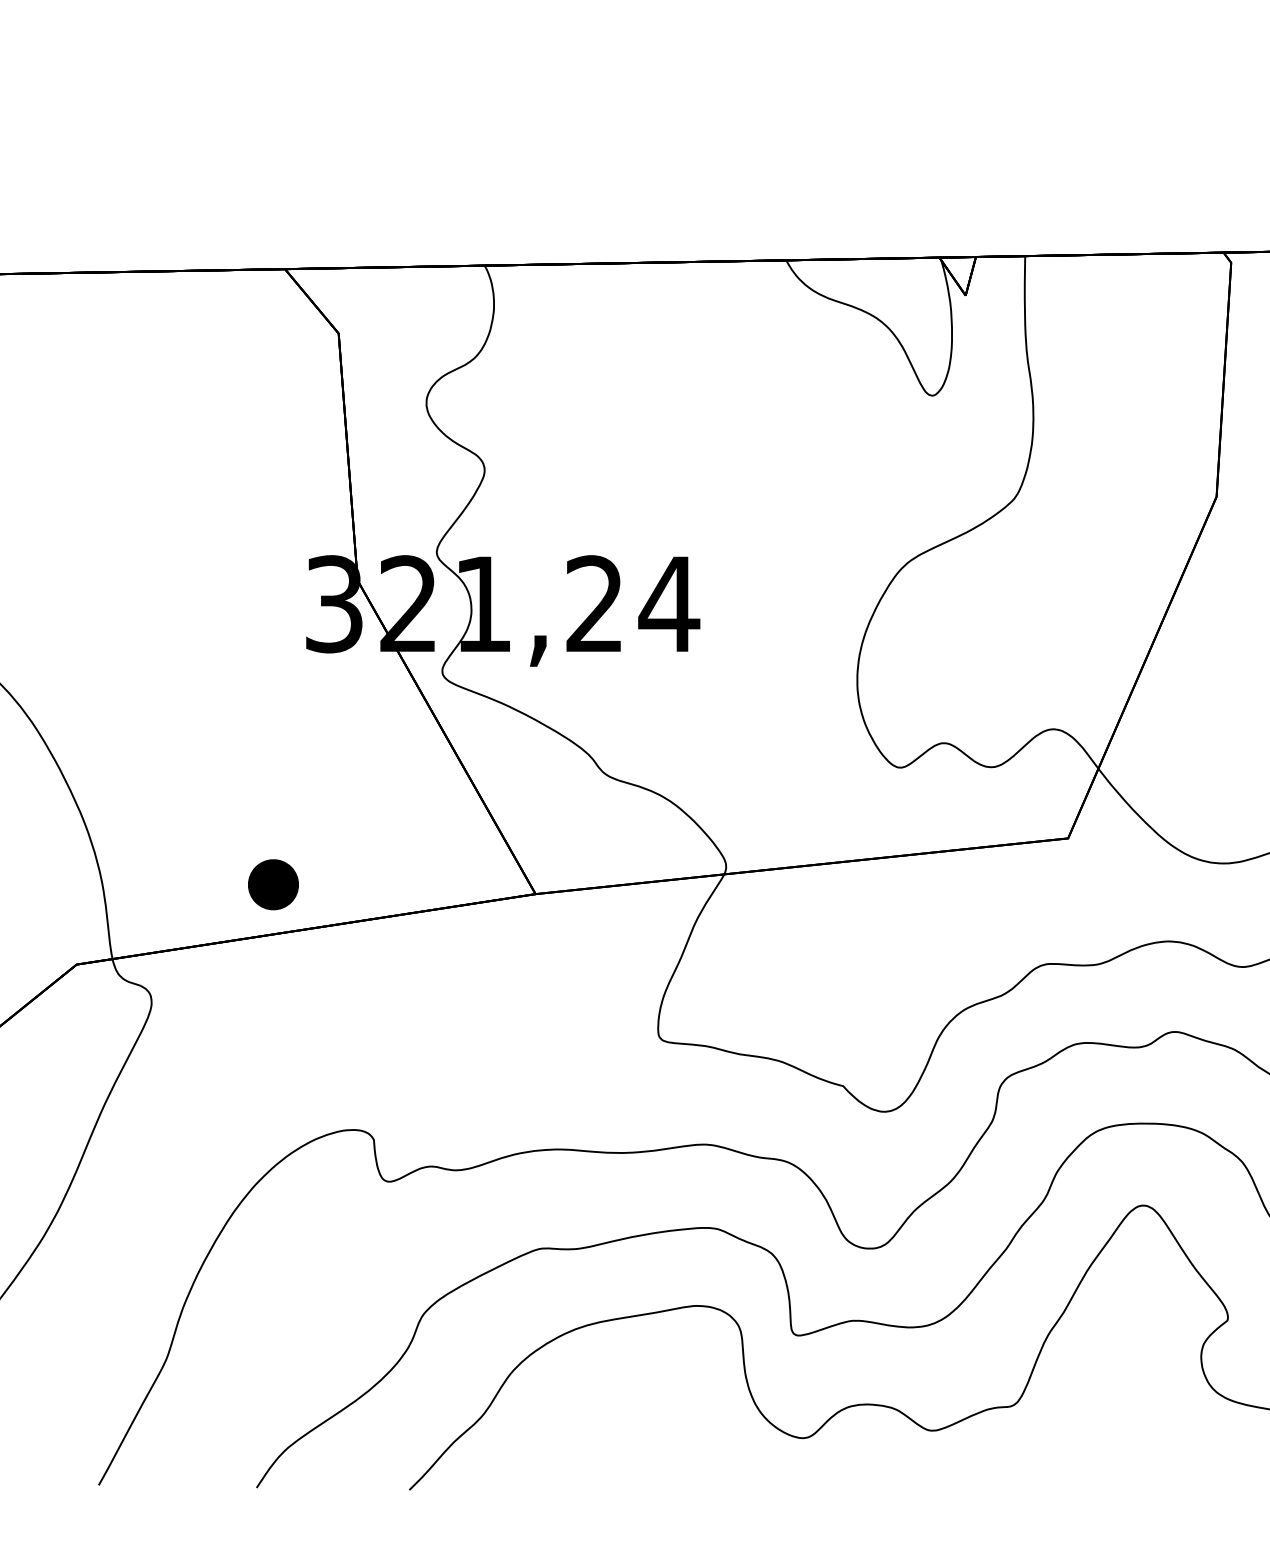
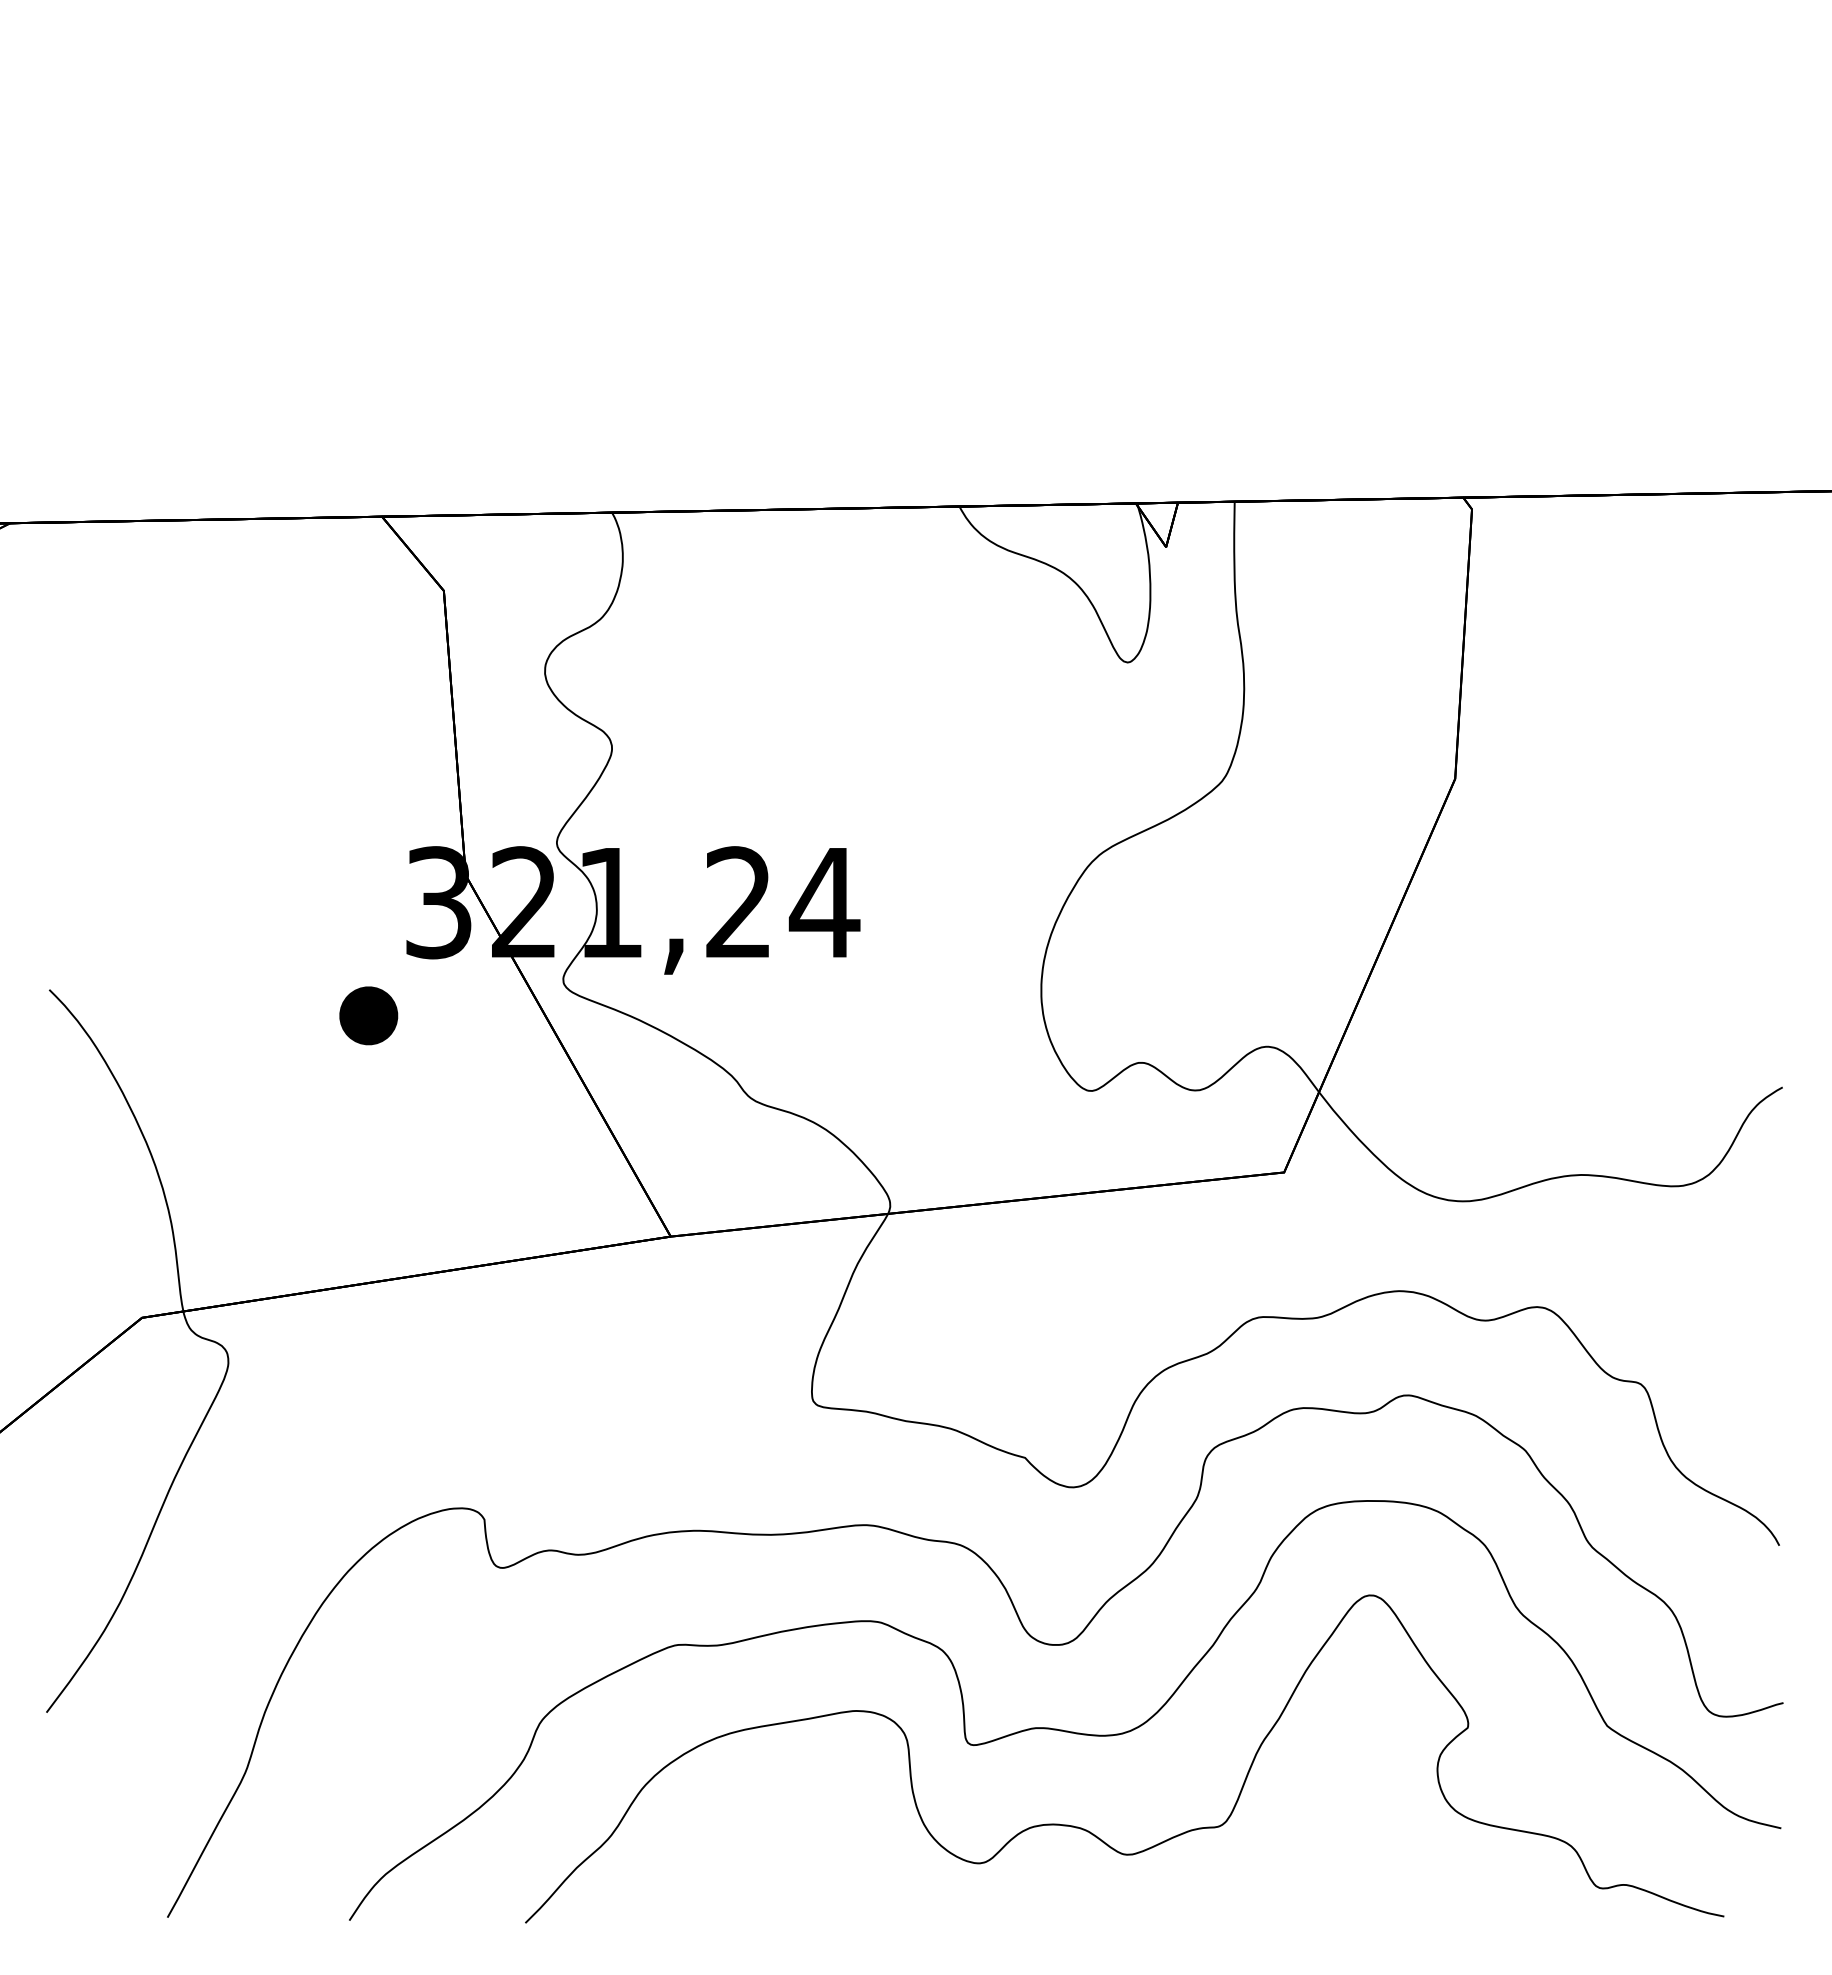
part: (273, 884) -> (368, 1015), moved

